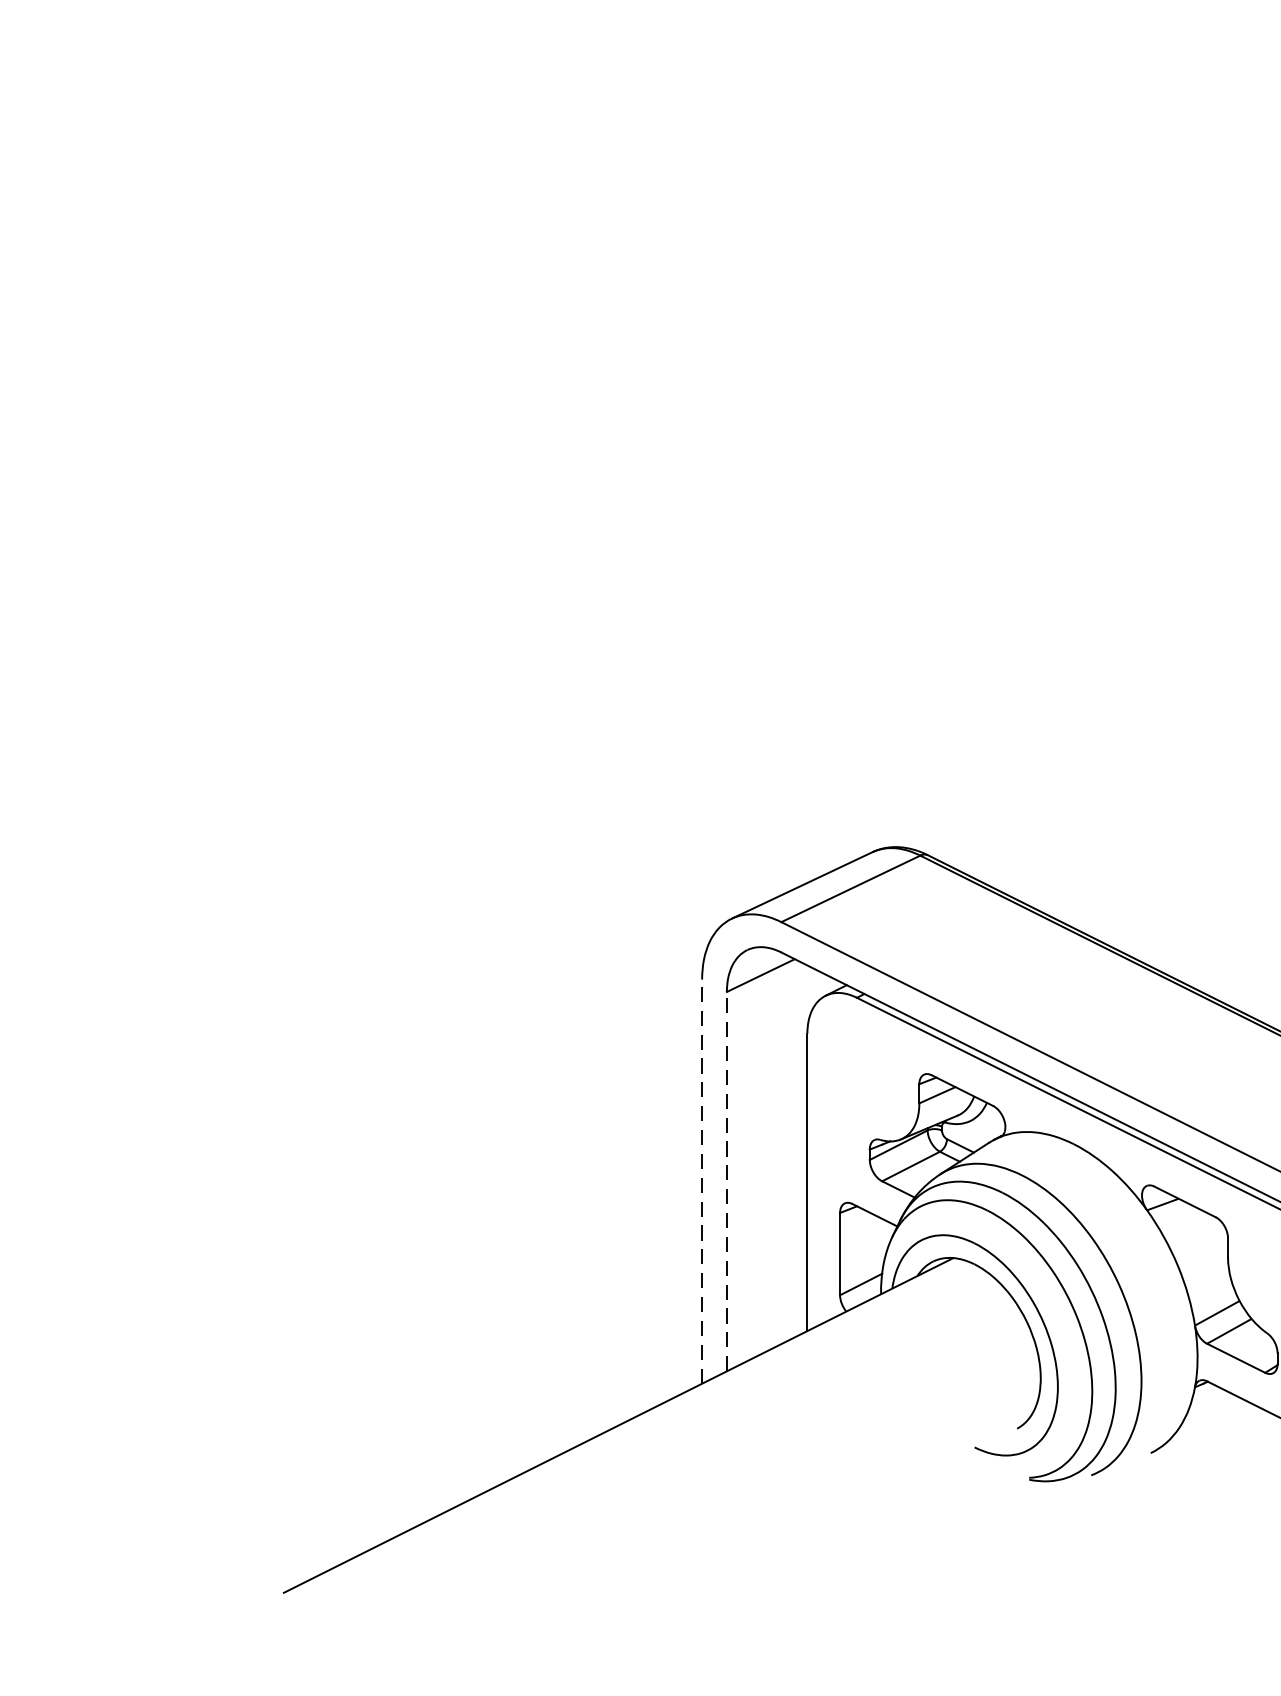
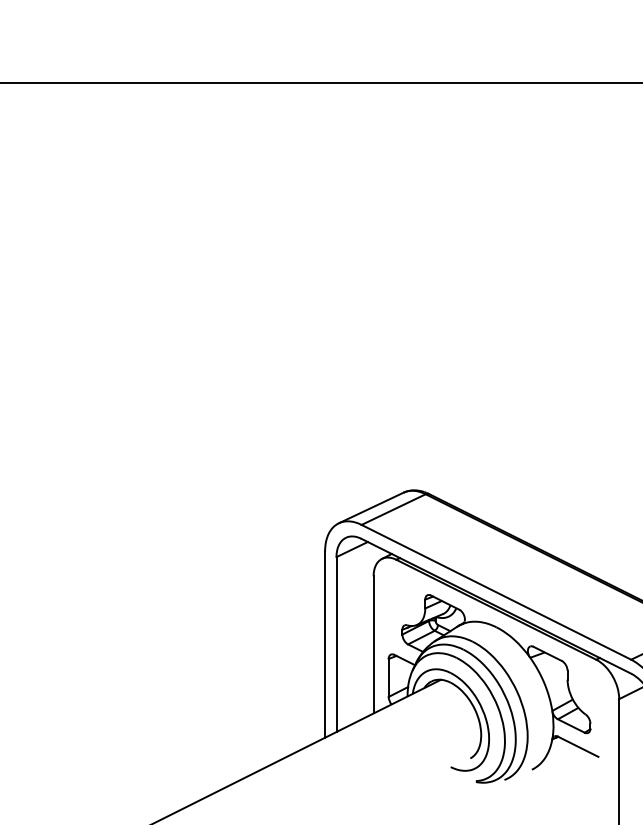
line: (702, 1181) -> (325, 644), dashed -> solid
line: (726, 1181) -> (336, 644), dashed -> solid

